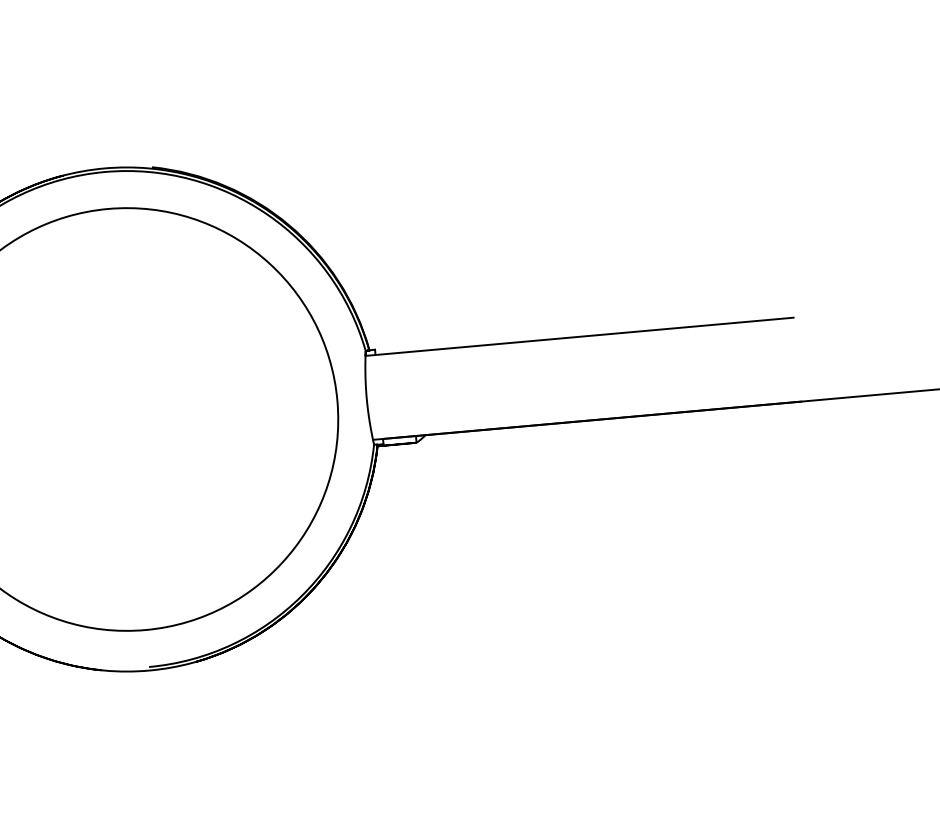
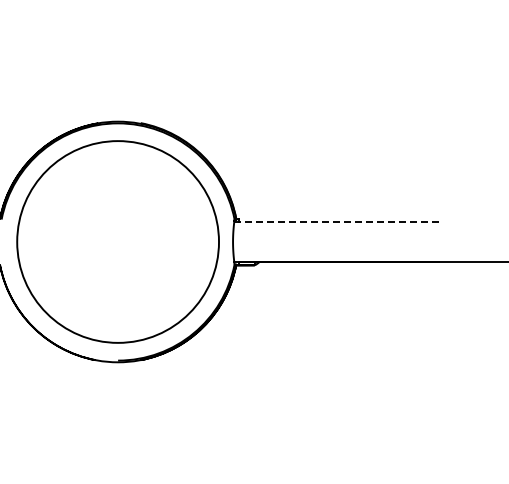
line: (578, 336) -> (336, 221), solid -> dashed

